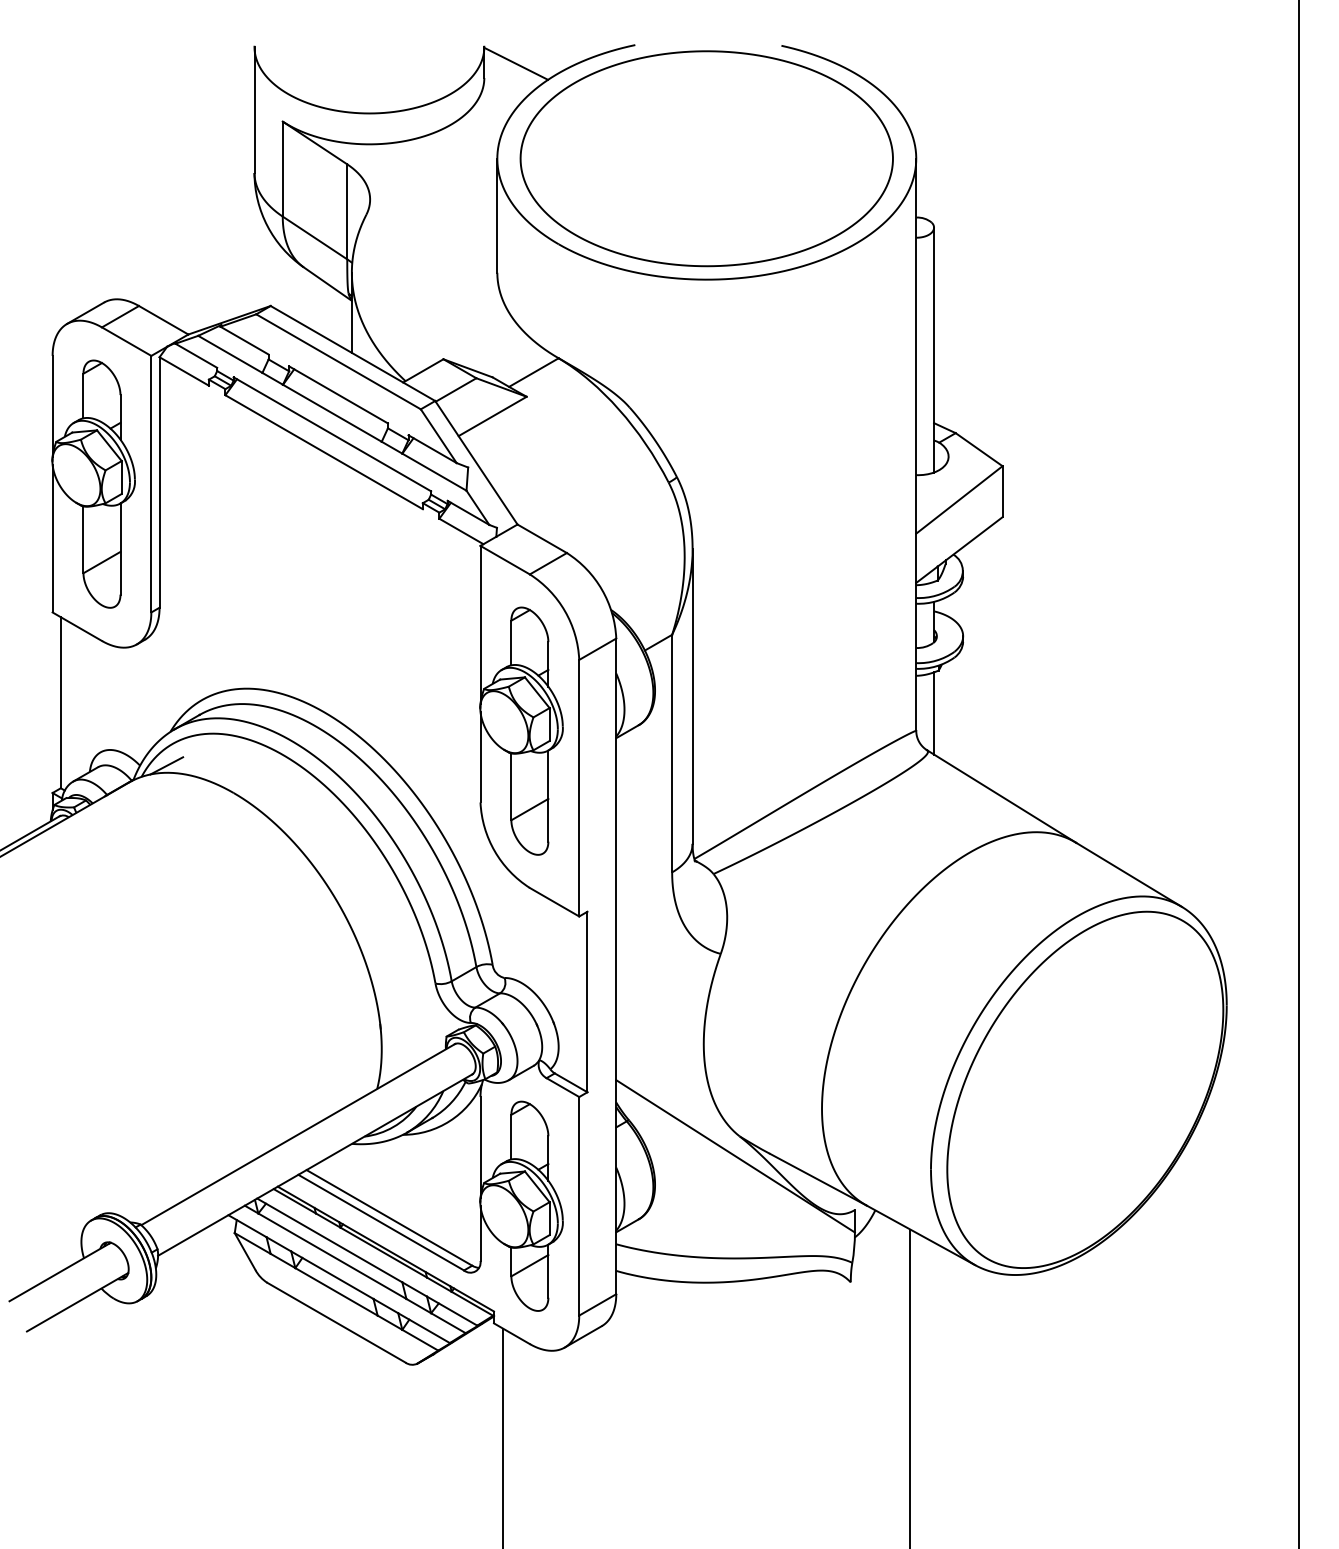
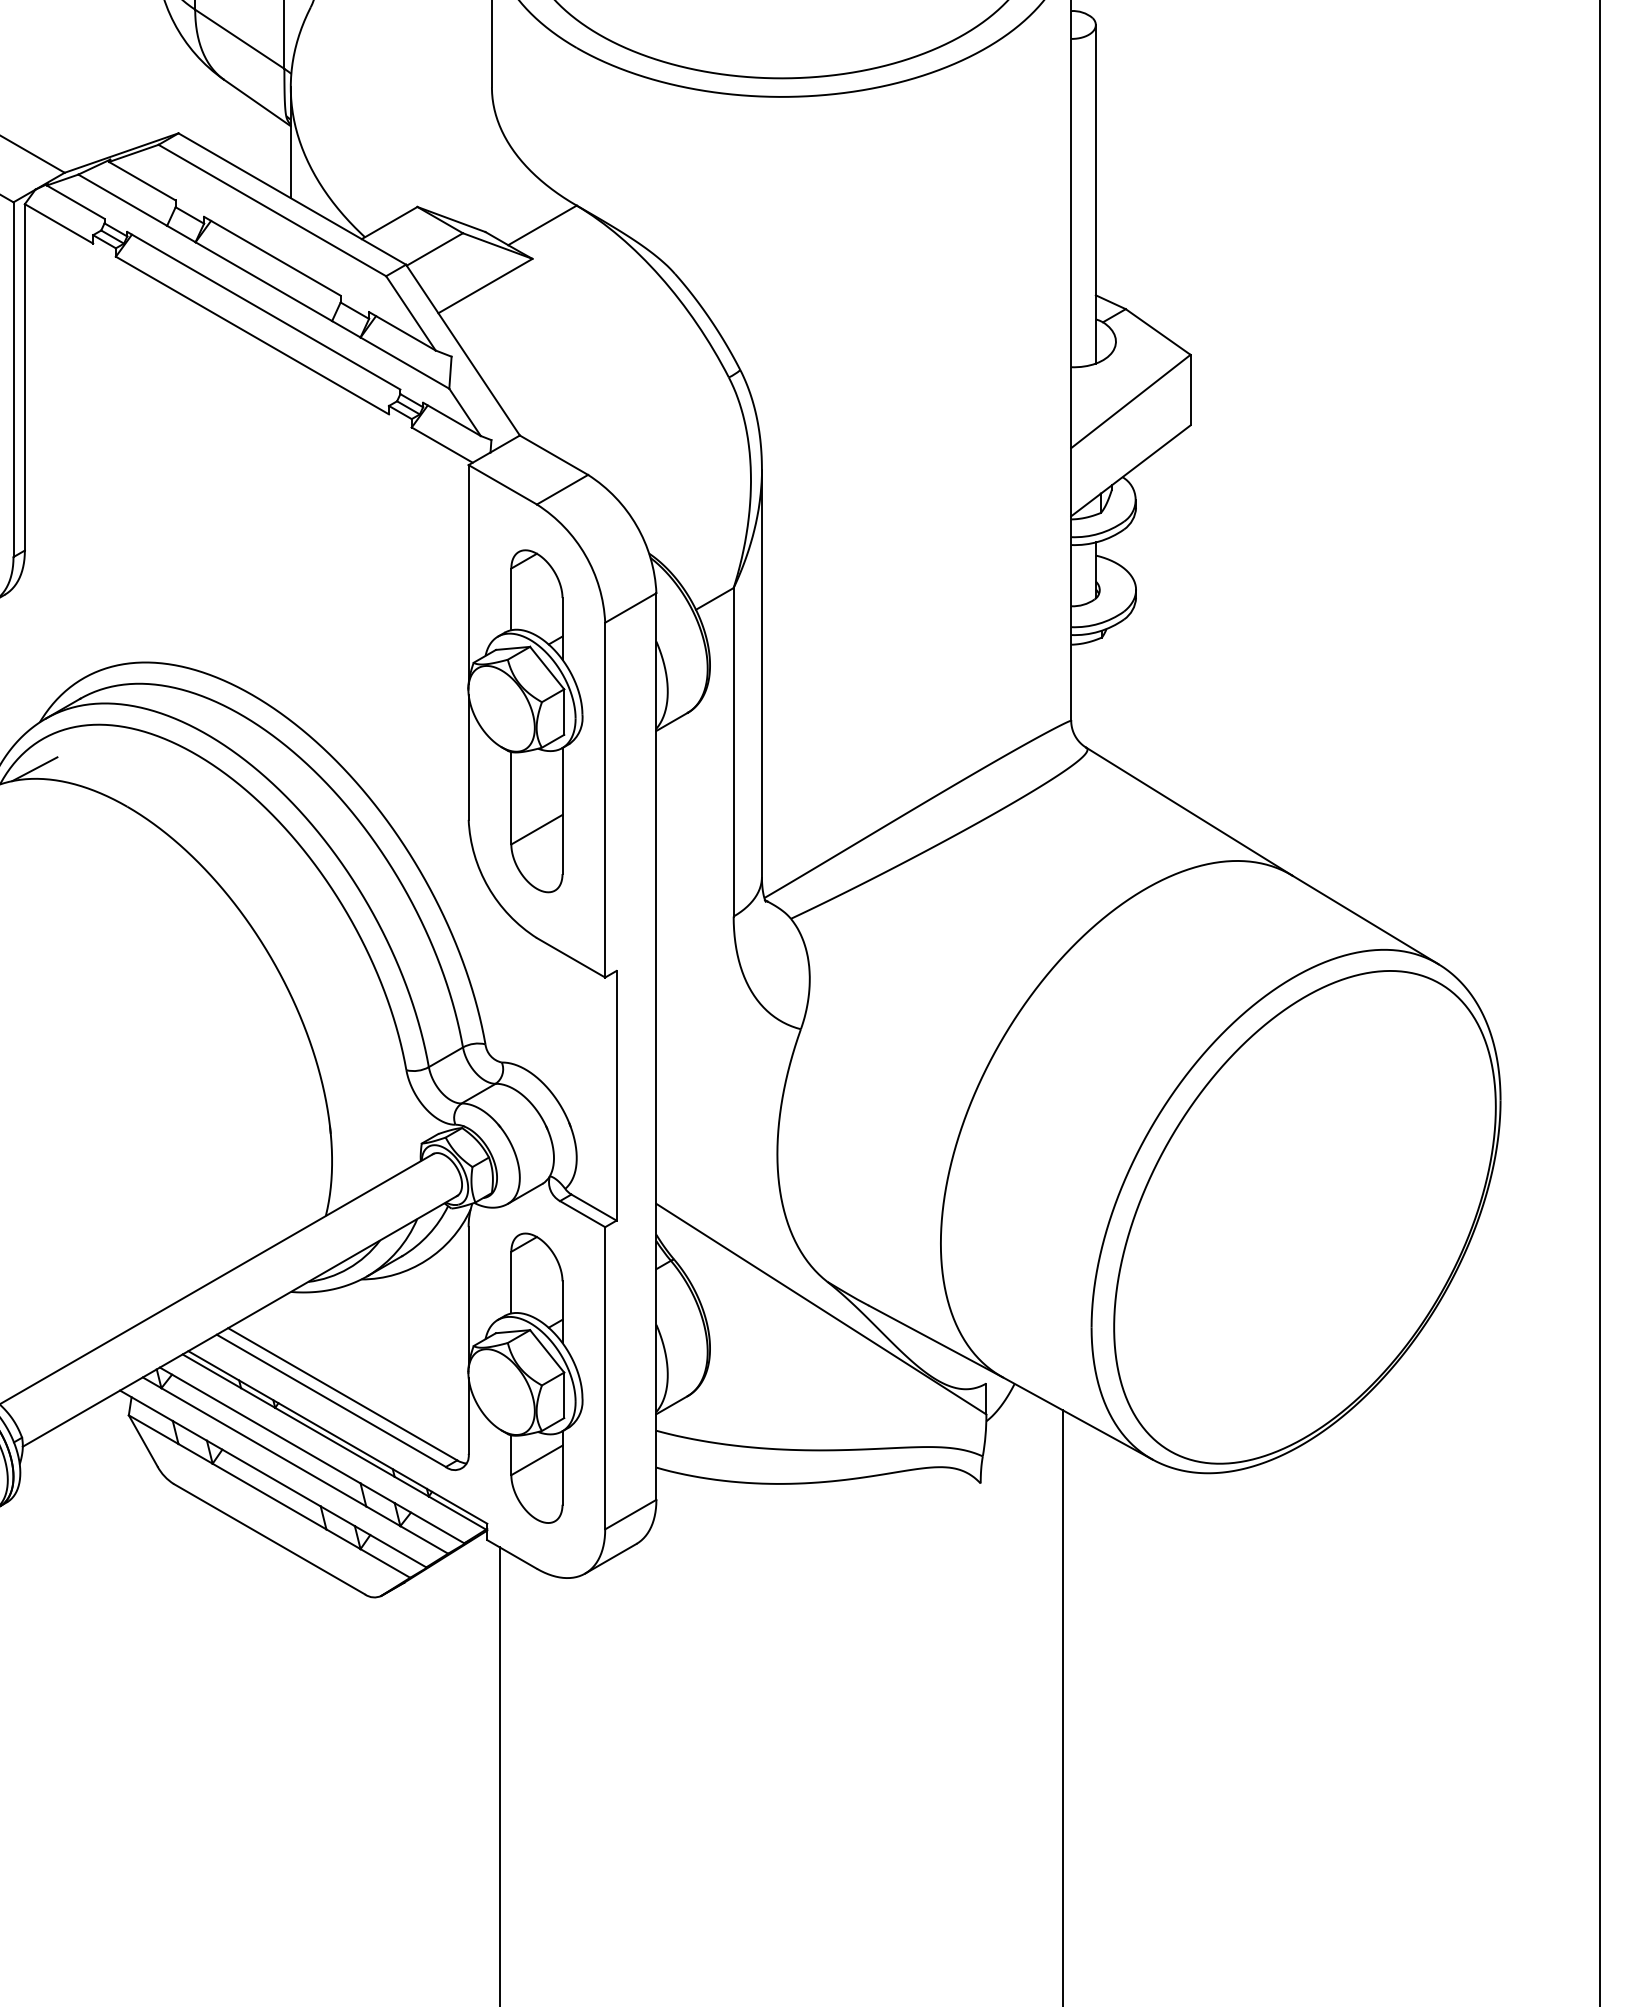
line: (934, 713) -> (1096, 696), removed

